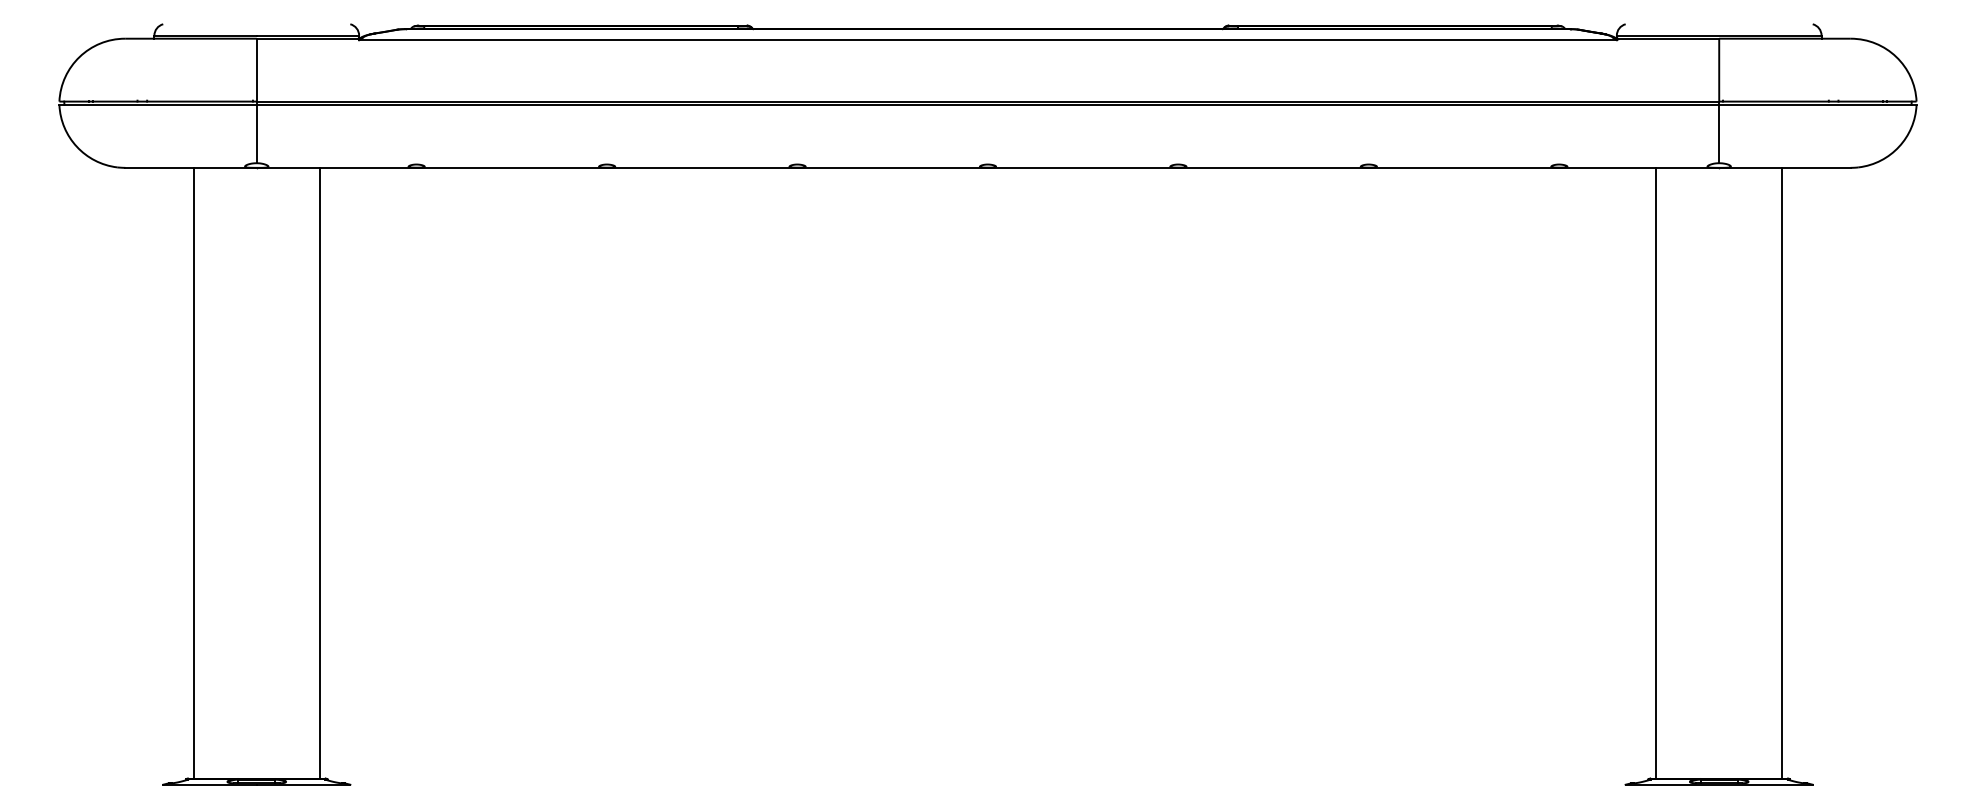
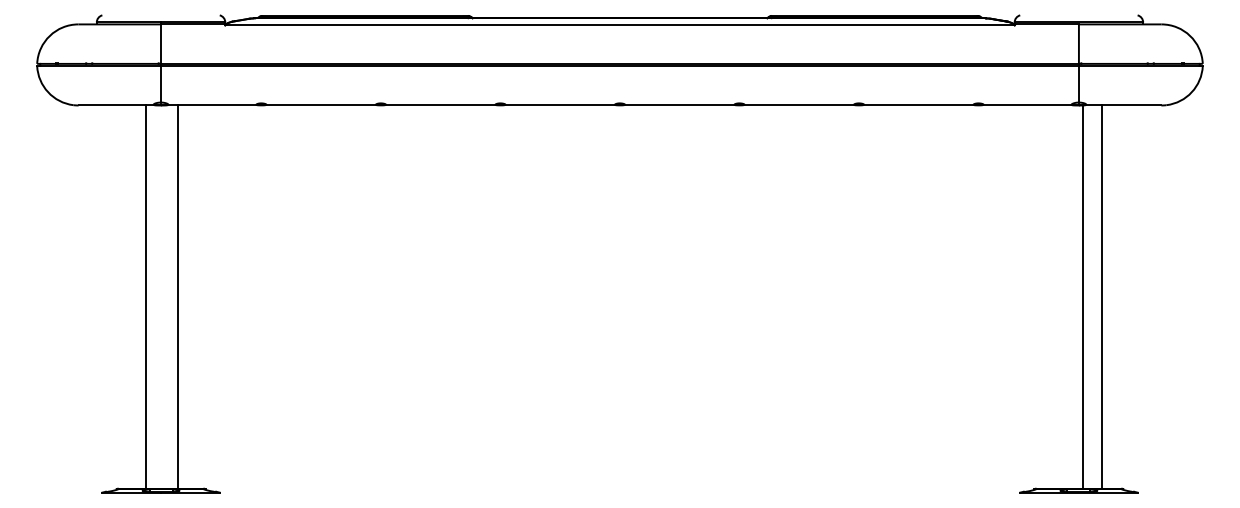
line: (193, 472) -> (145, 296), moved
line: (319, 472) -> (177, 296), moved
line: (1656, 472) -> (1083, 296), moved
line: (1782, 472) -> (1102, 296), moved

